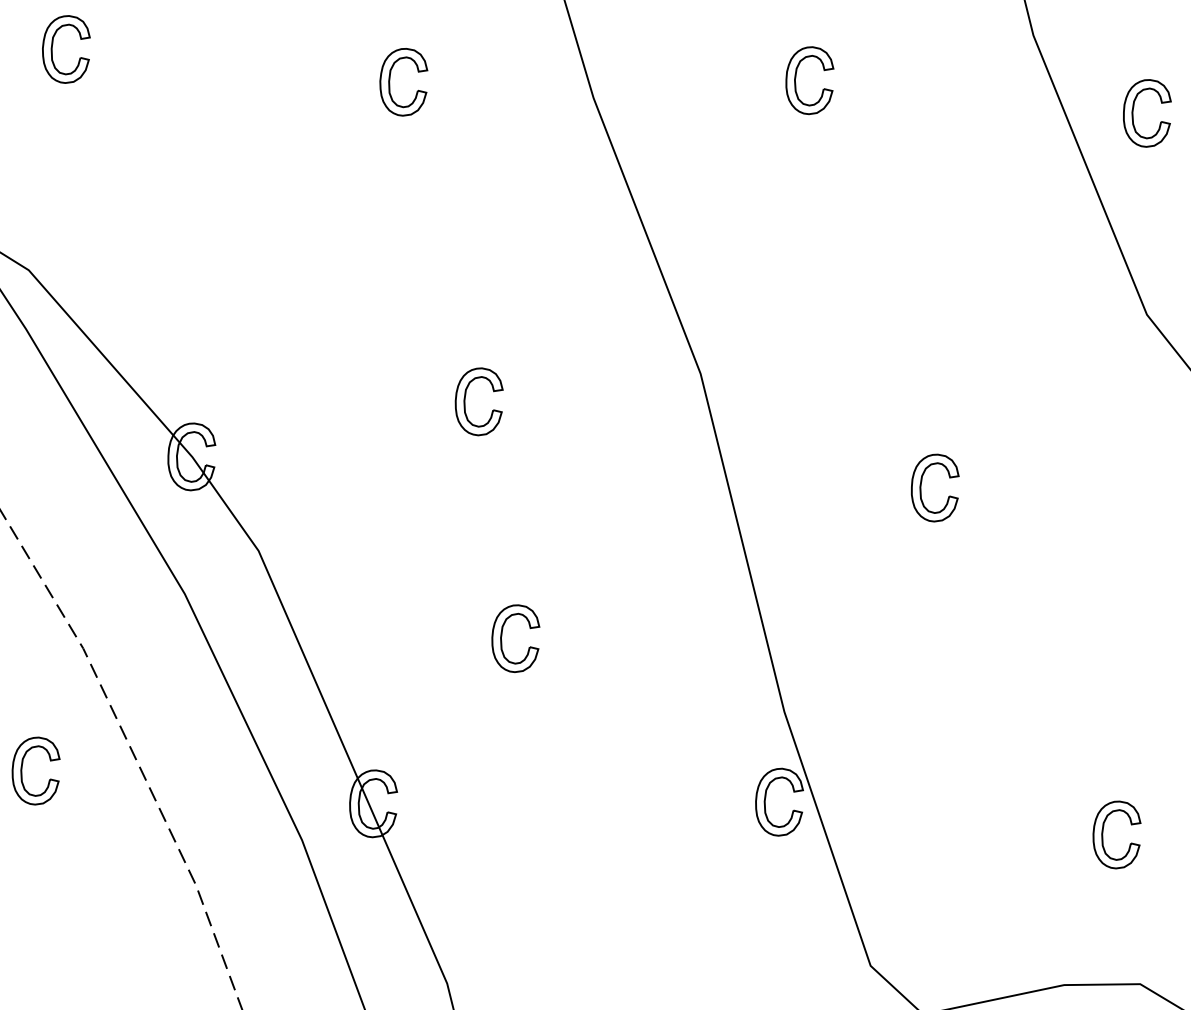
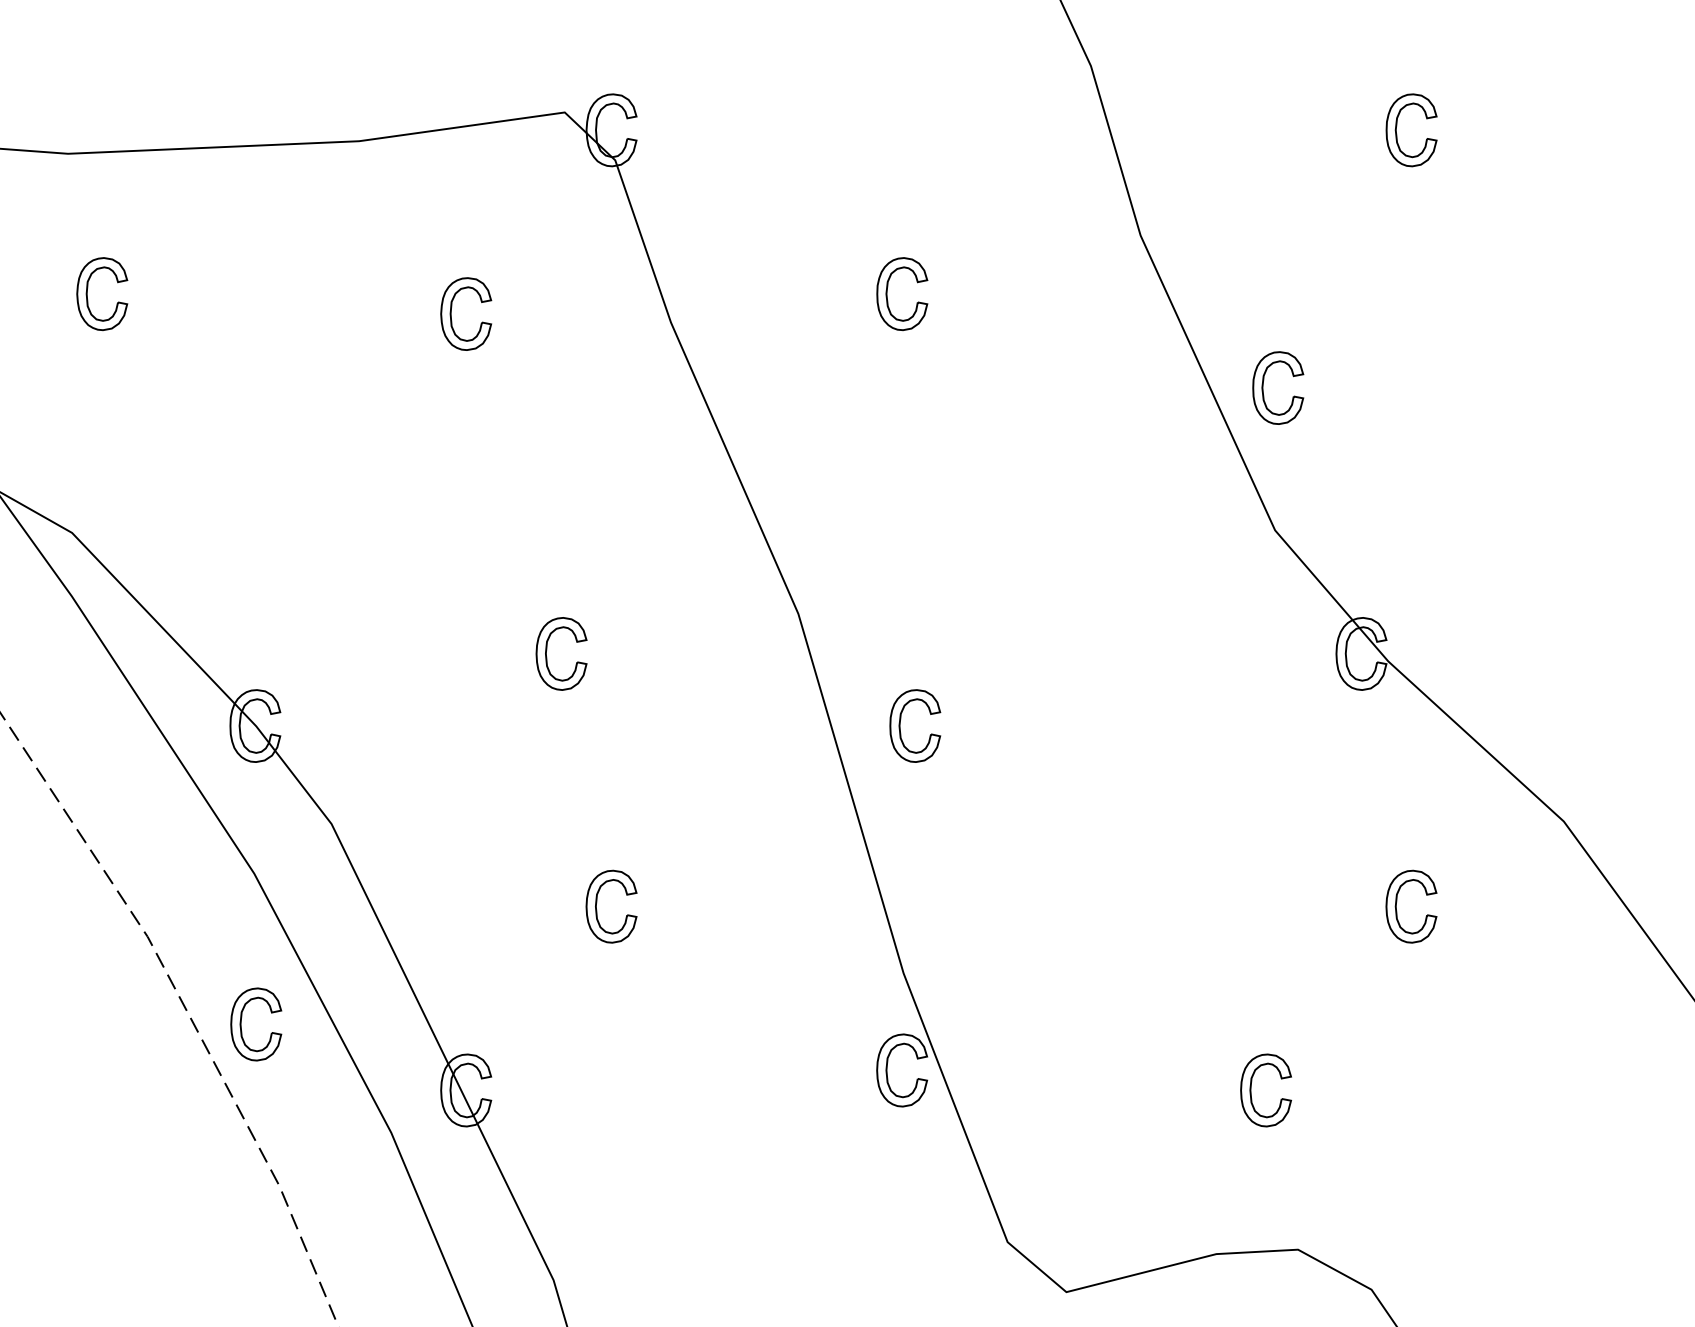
part: (1133, 112) -> (1263, 387), moved
part: (921, 486) -> (900, 725), moved
part: (22, 770) -> (241, 1024), moved

